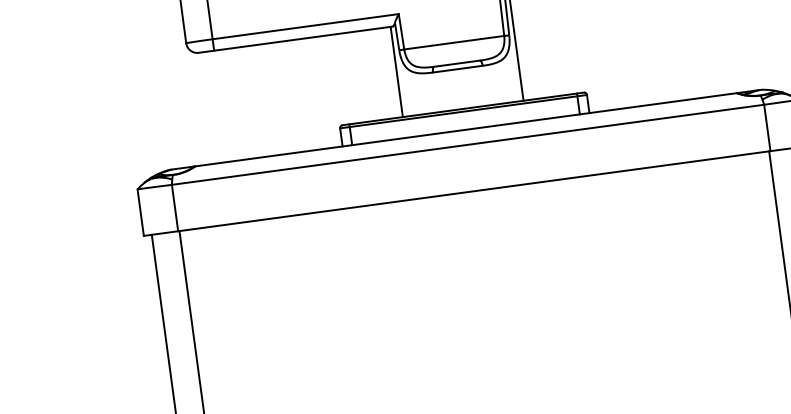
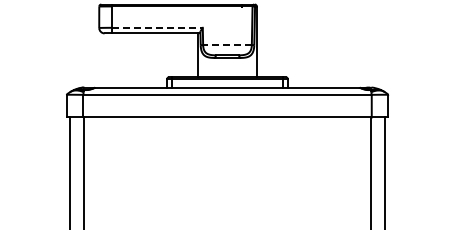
line: (305, 26) -> (157, 27), solid -> dashed
line: (454, 43) -> (227, 45), solid -> dashed

